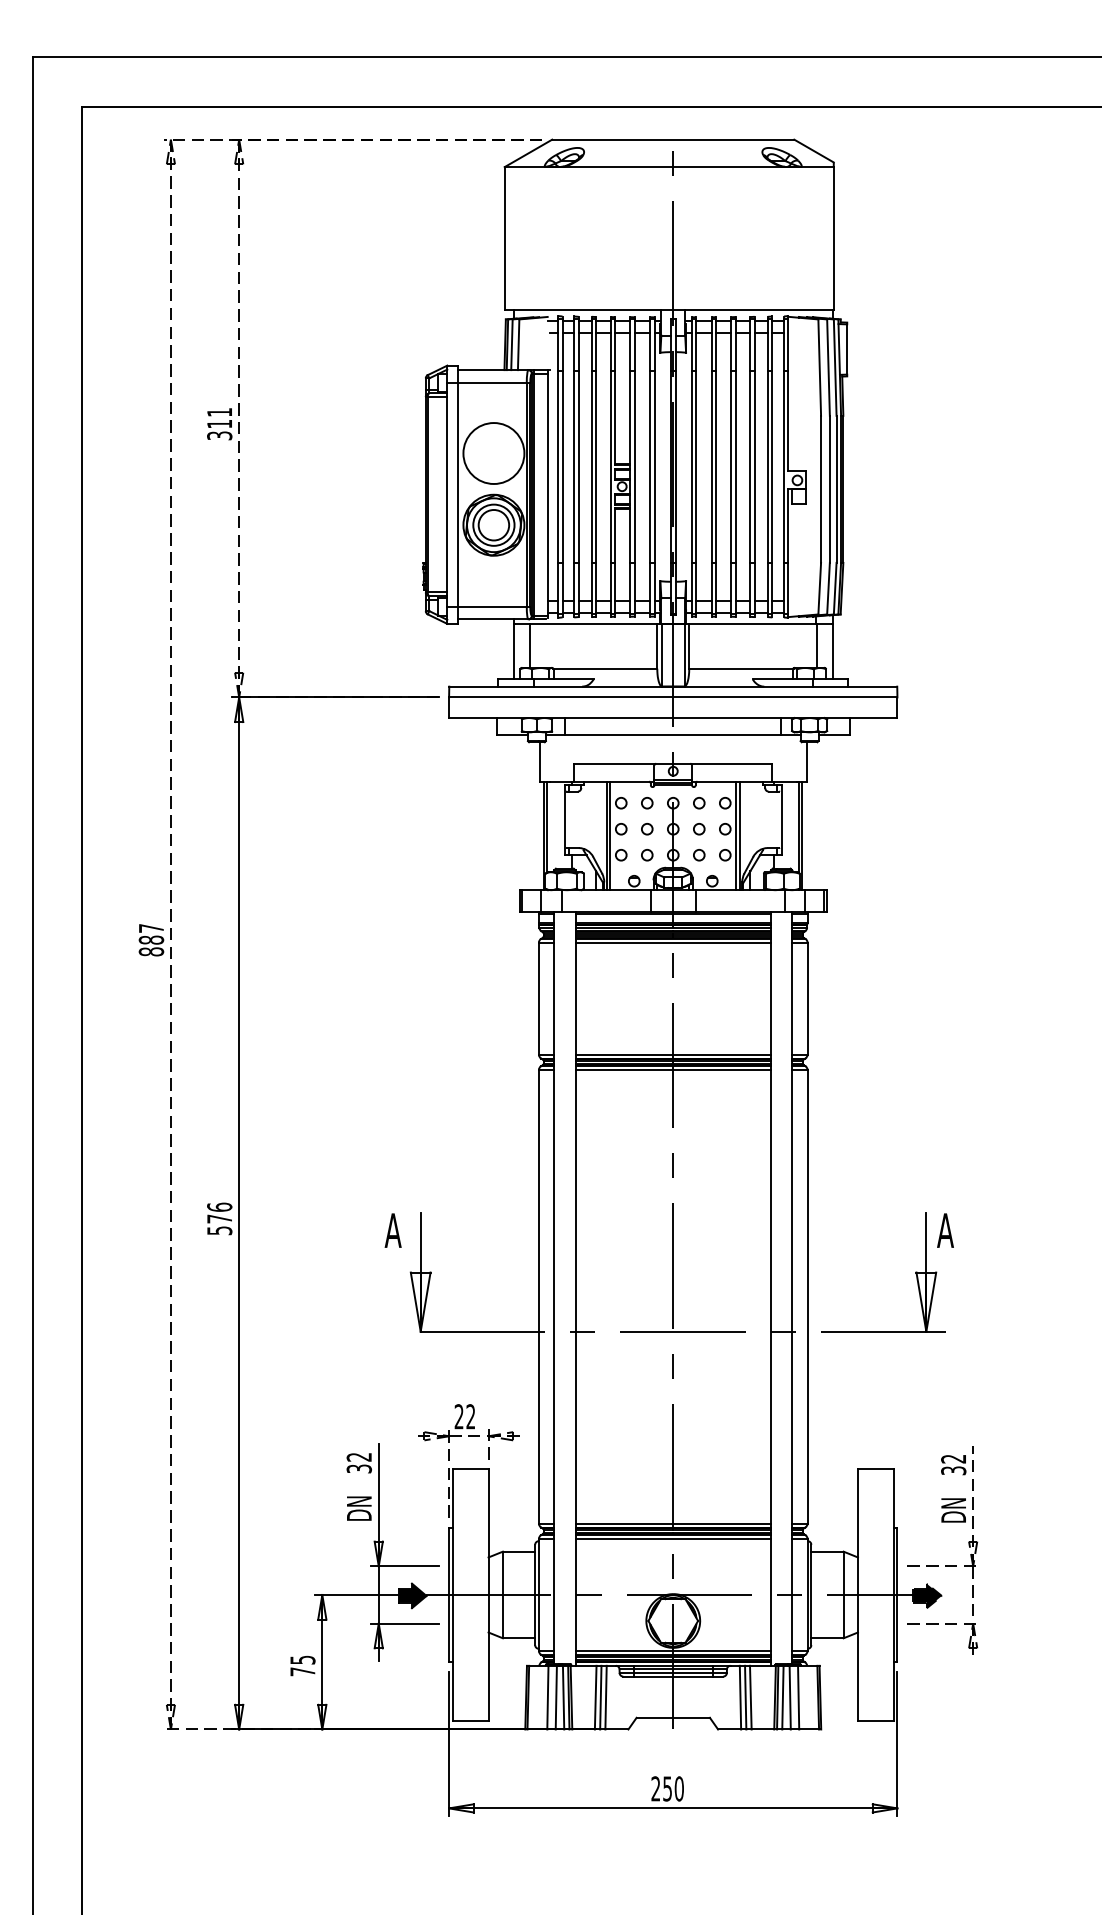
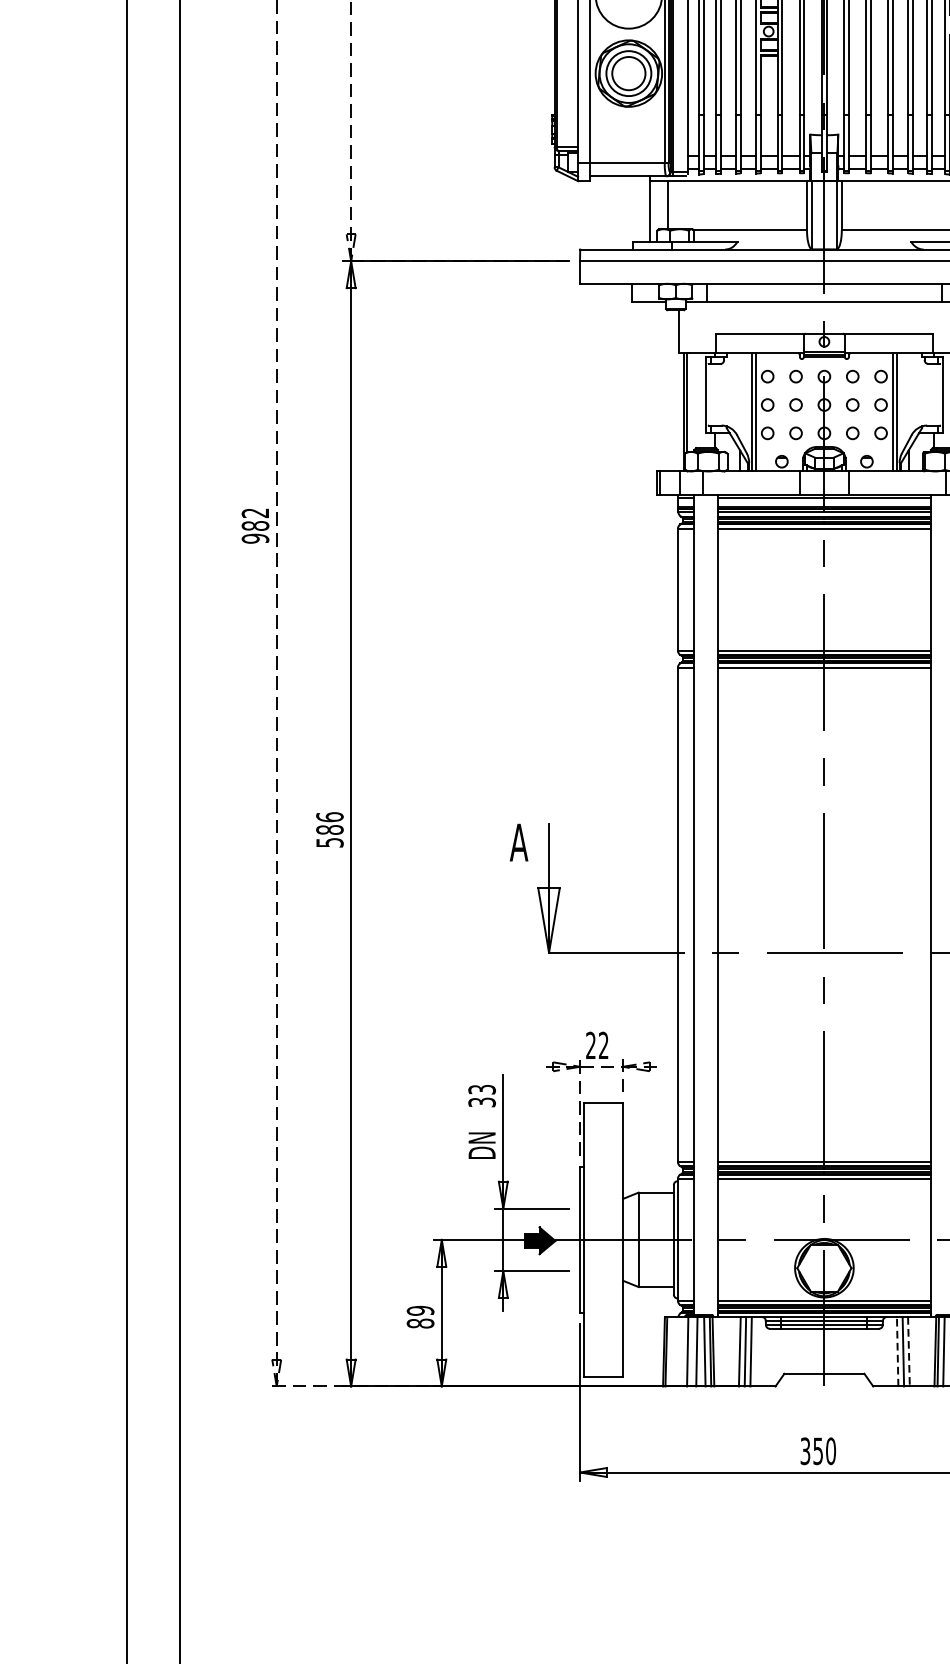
text: (151, 940) -> (255, 526), 887 -> 982
text: (219, 1218) -> (329, 829), 576 -> 586
text: (359, 1456) -> (482, 1088), 32 -> 33
text: (302, 1665) -> (420, 1316), 75 -> 89
line: (740, 1697) -> (897, 1351), solid -> dashed
line: (750, 1697) -> (908, 1351), solid -> dashed
text: (655, 1788) -> (805, 1450), 250 -> 350

